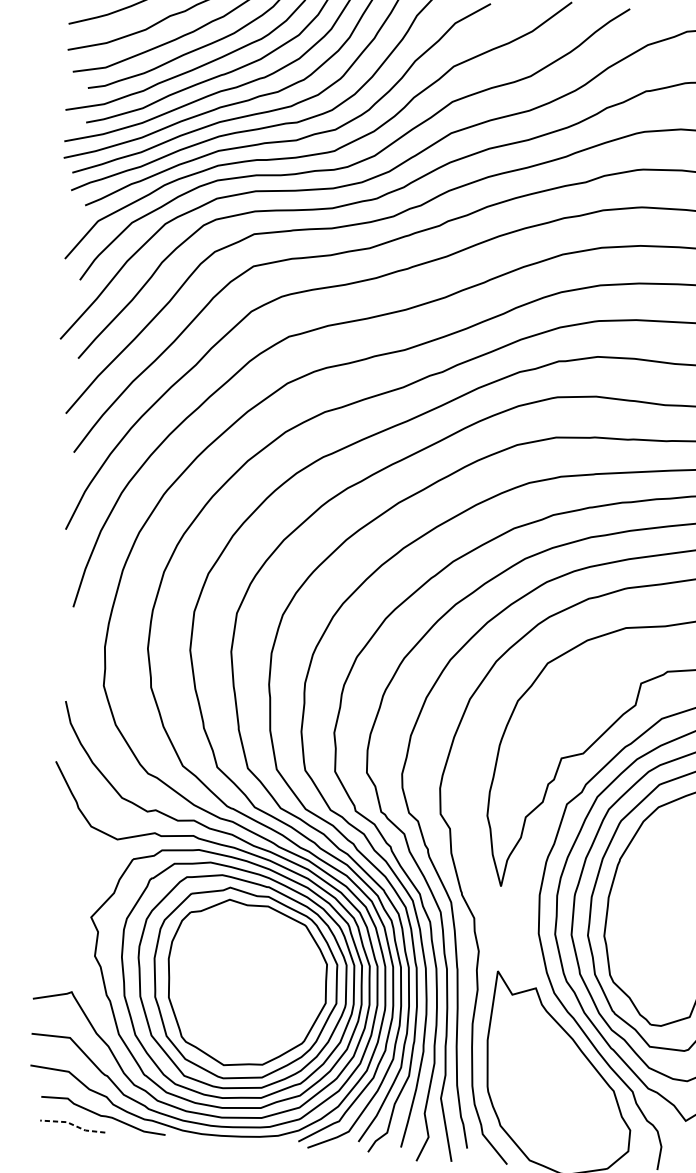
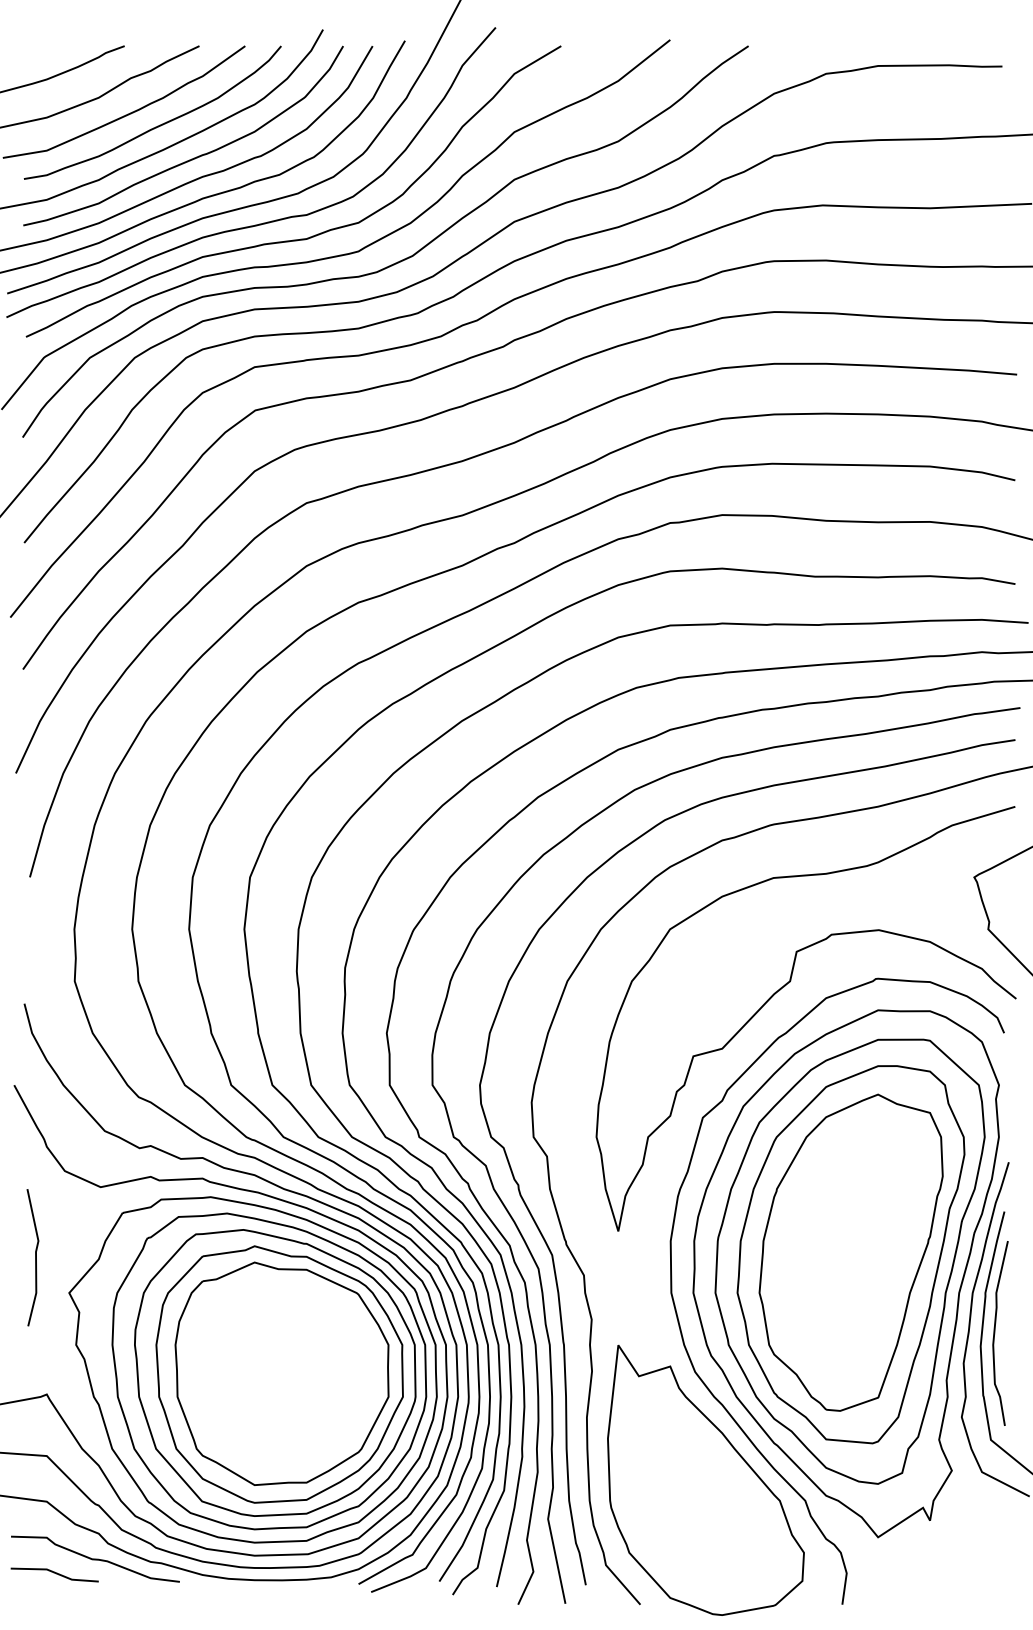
line: (67, 890) -> (35, 1257), added
line: (72, 1124) -> (54, 1572), dashed -> solid

